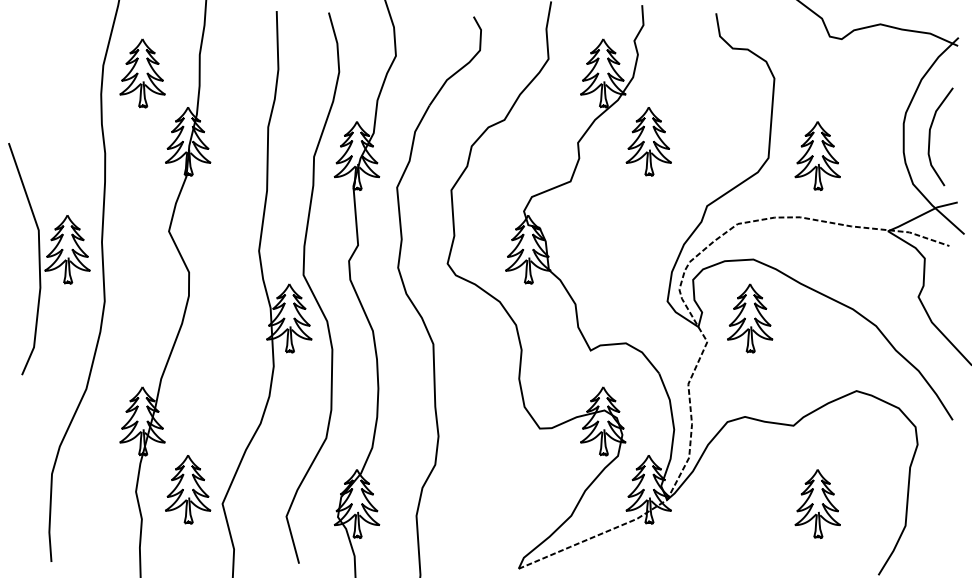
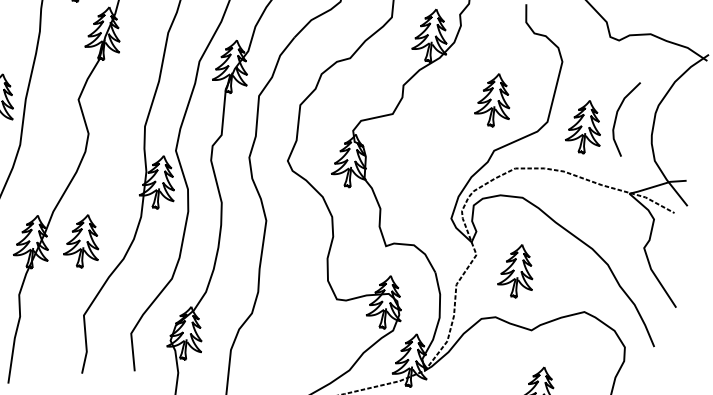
curve: (930, 136) -> (616, 116), moved
part: (648, 141) -> (494, 99), moved
part: (750, 318) -> (518, 271), moved
part: (188, 489) -> (83, 241), moved

